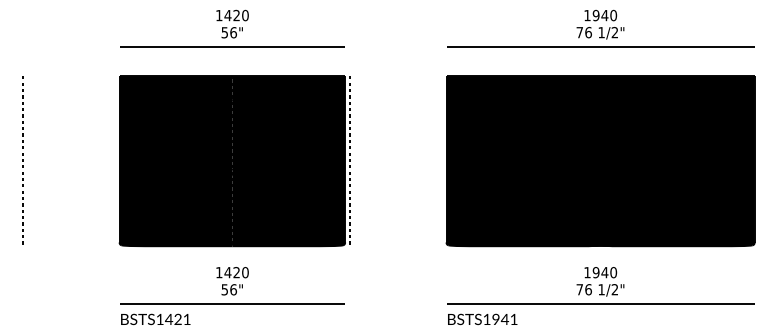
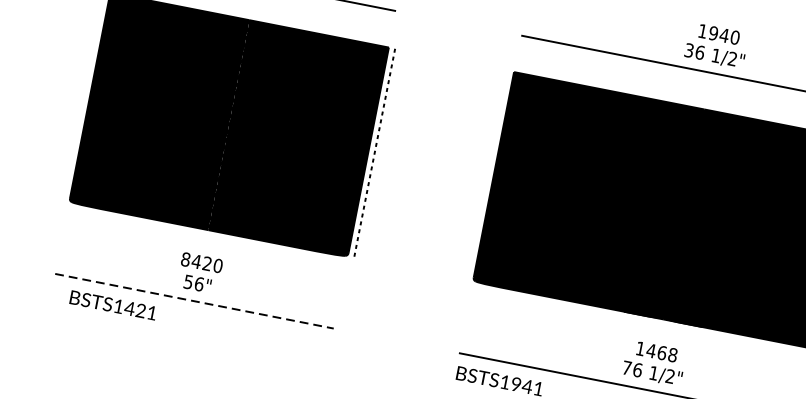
text: (579, 32) -> (688, 50), 76 -> 36
text: (219, 272) -> (186, 259), 1420 -> 8420
text: (604, 272) -> (661, 352), 1940 -> 1468
line: (232, 303) -> (194, 300), solid -> dashed
text: (155, 319) -> (112, 305), moved

